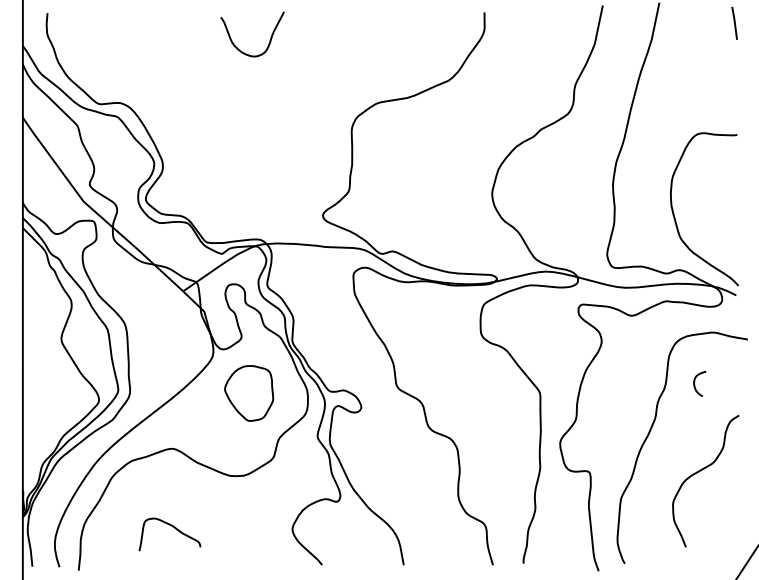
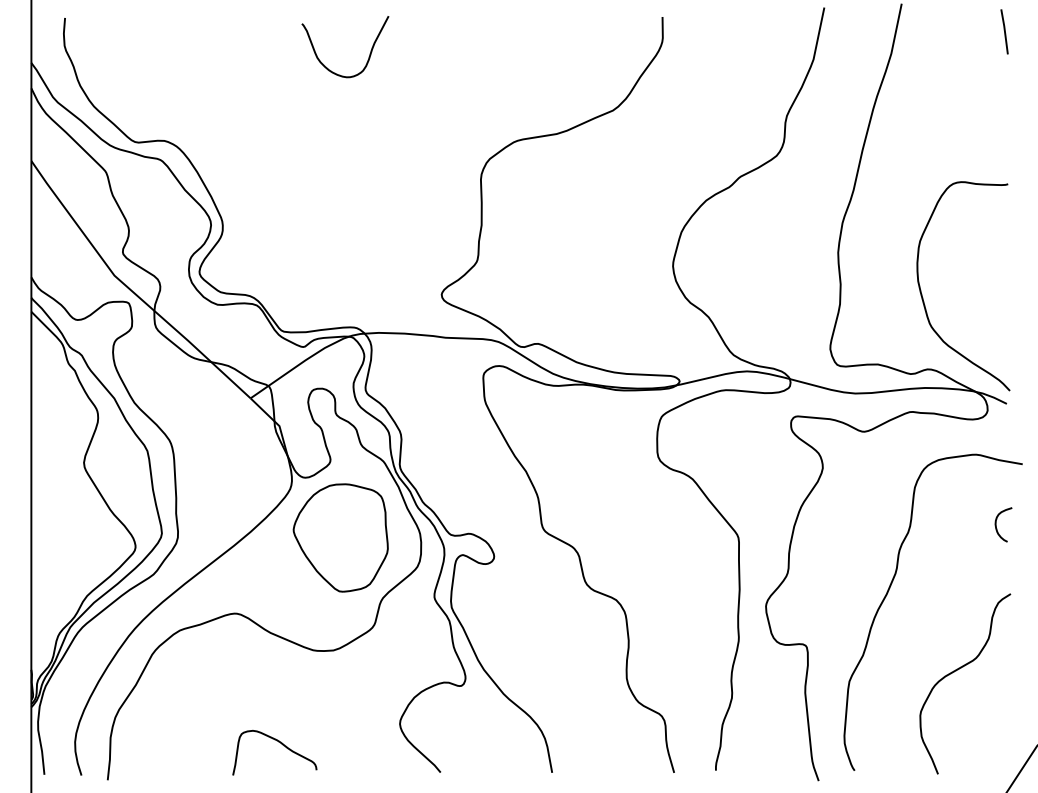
curve: (695, 384) -> (997, 525), moved
part: (248, 393) -> (339, 538), size x1.43
curve: (699, 472) -> (956, 672), moved
curve: (172, 527) -> (278, 743), moved

